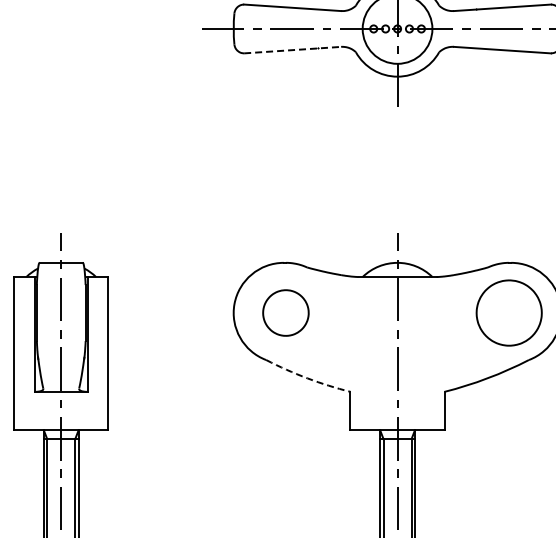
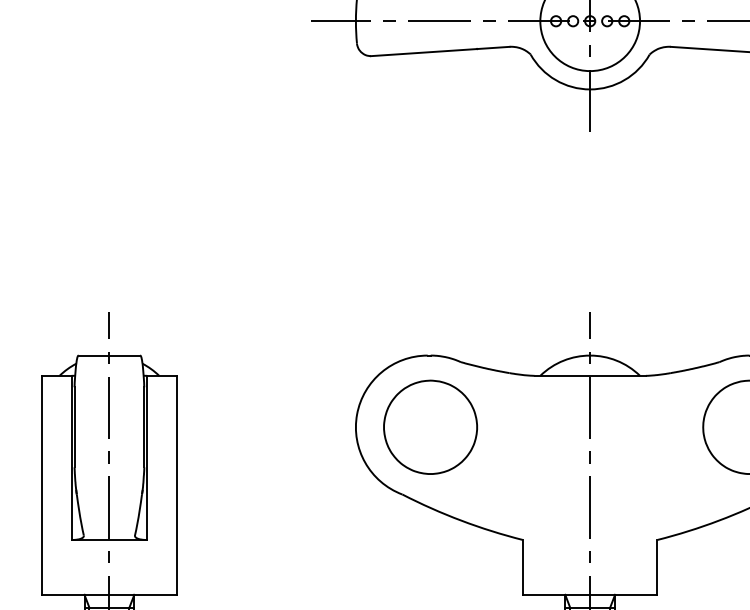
line: (292, 50) -> (439, 52), dashed -> solid
part: (285, 312) -> (429, 426), size x1.43
arc: (307, 378) -> (461, 520), dashed -> solid

